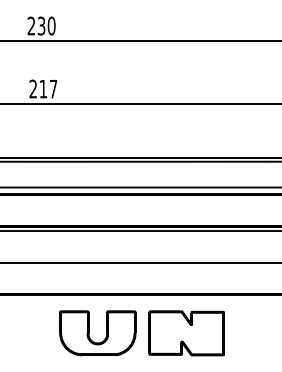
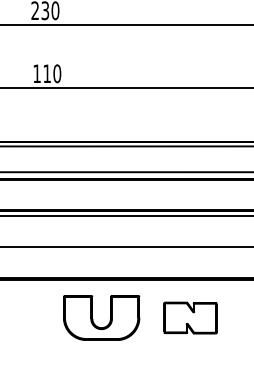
text: (43, 88) -> (47, 73), 217 -> 110
part: (186, 333) -> (190, 318), size x0.7

